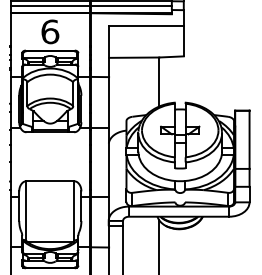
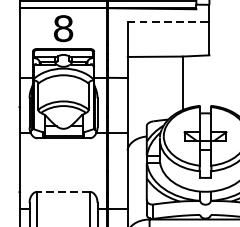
line: (146, 26) -> (168, 22), solid -> dashed
text: (50, 31) -> (63, 28), 6 -> 8
line: (50, 181) -> (63, 192), solid -> dashed

